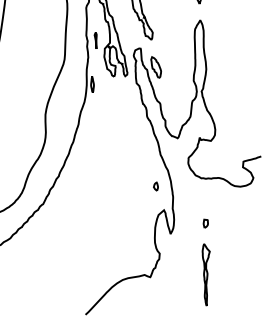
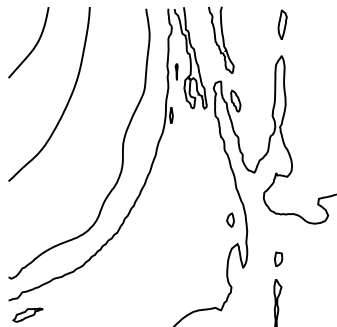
part: (155, 186) -> (230, 219), size x1.67
part: (205, 222) -> (278, 258), size x1.67

